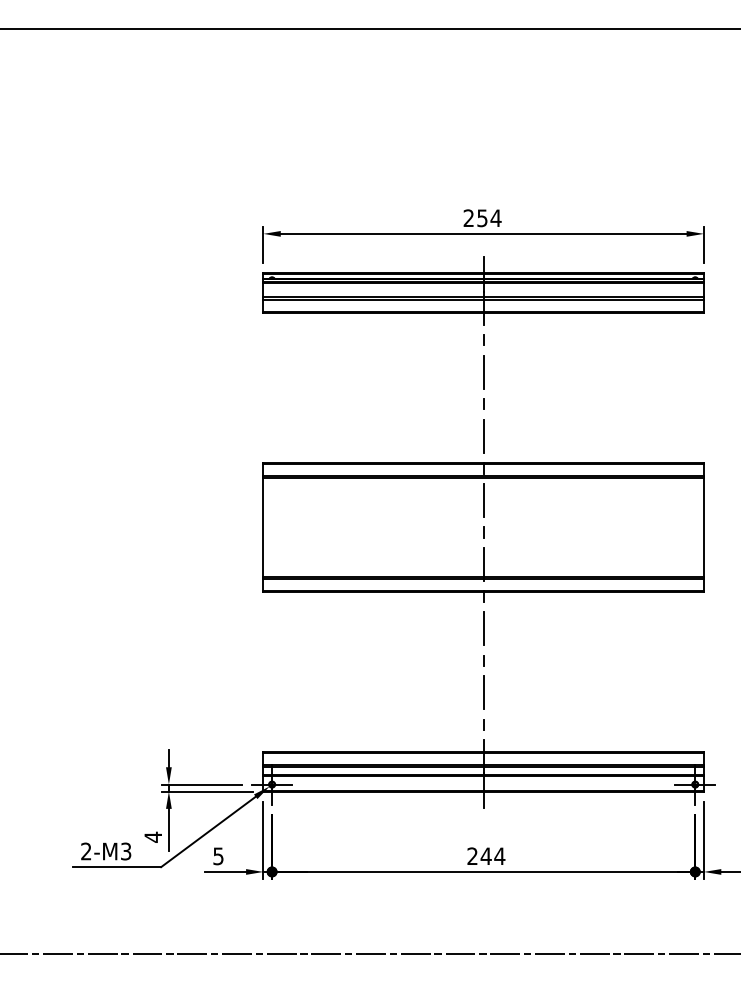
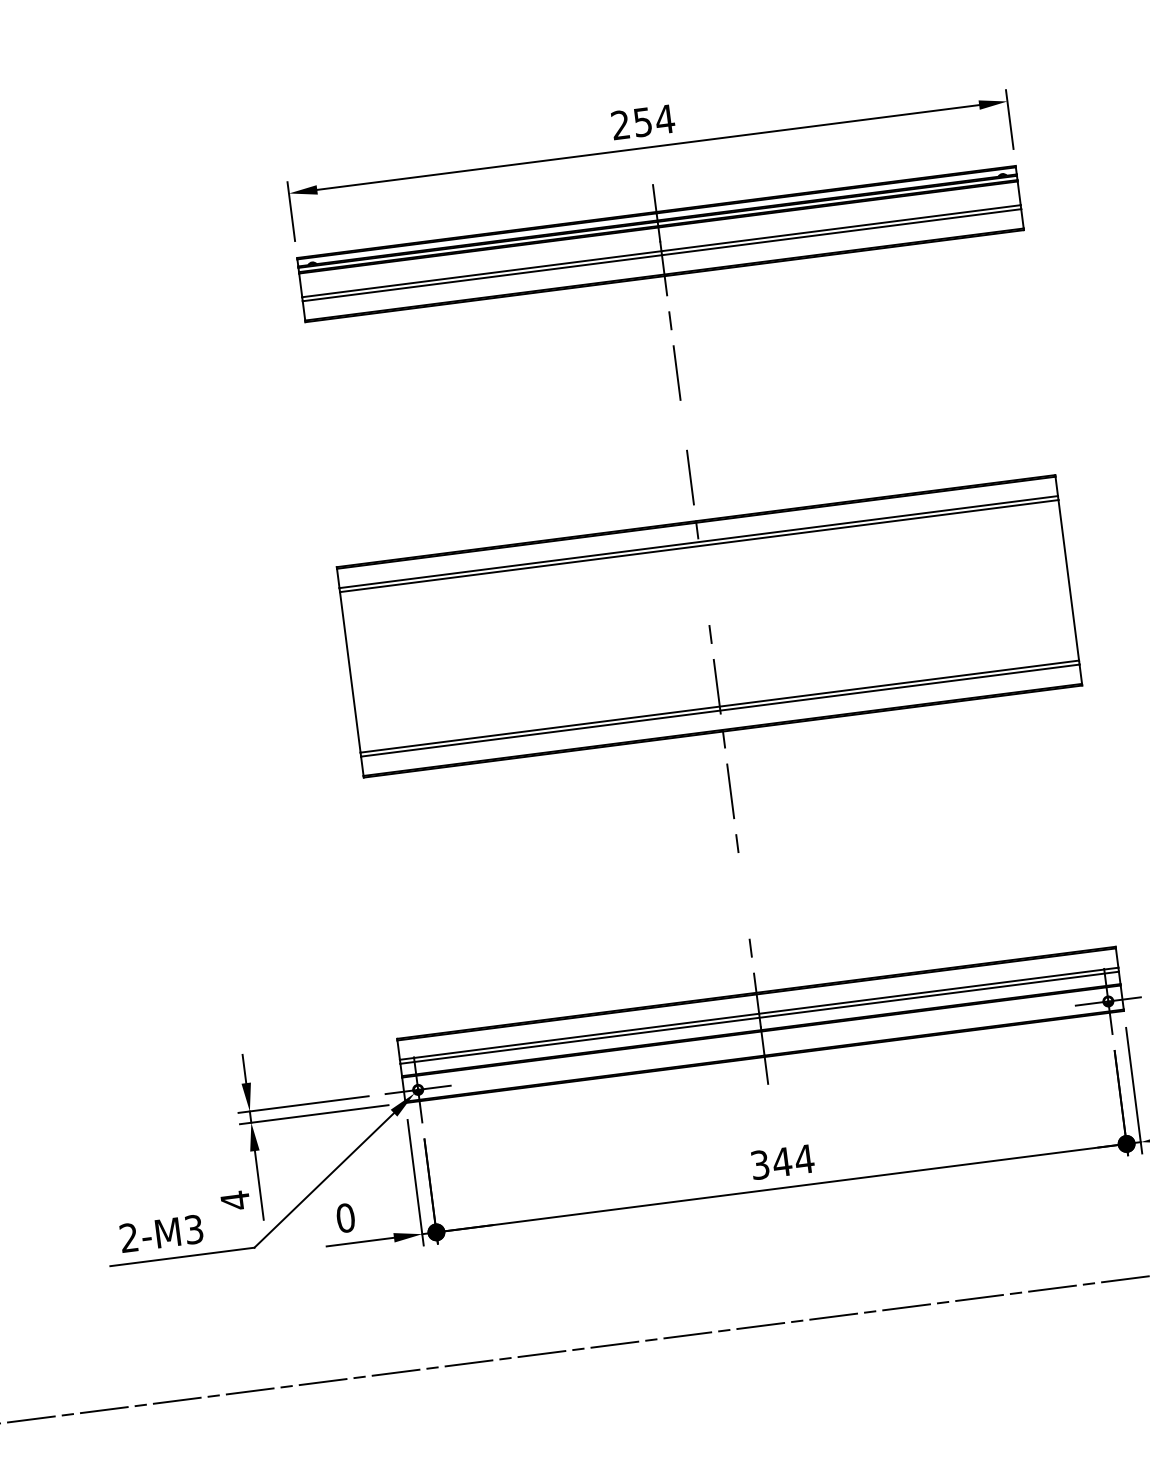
line: (483, 403) -> (683, 424), removed
line: (483, 499) -> (703, 580), removed
line: (483, 692) -> (743, 895), removed
text: (218, 856) -> (345, 1218), 5 -> 0
text: (472, 856) -> (760, 1165), 244 -> 344

